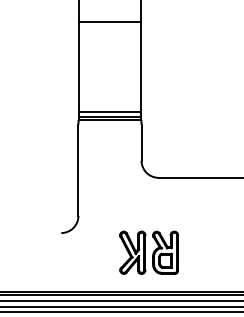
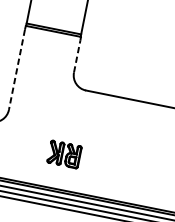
line: (109, 111) -> (54, 23), removed
line: (141, 142) -> (77, 56), solid -> dashed
line: (78, 170) -> (16, 70), solid -> dashed
part: (148, 252) -> (64, 154), size x0.6

